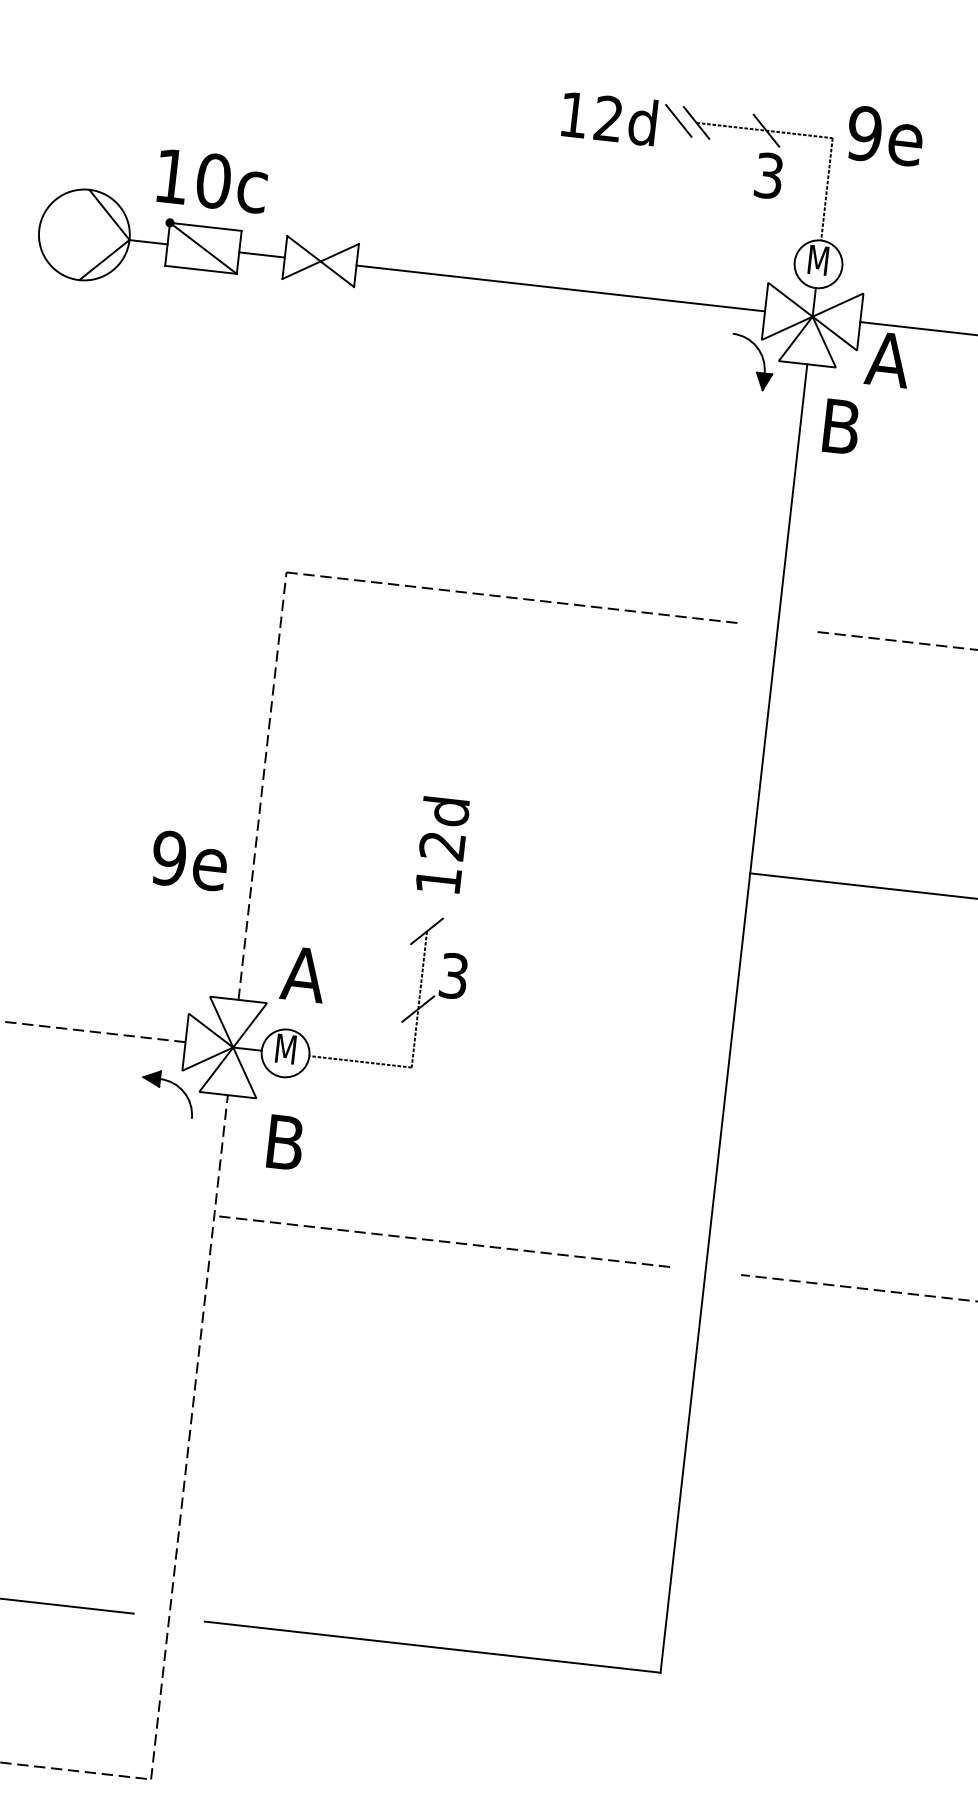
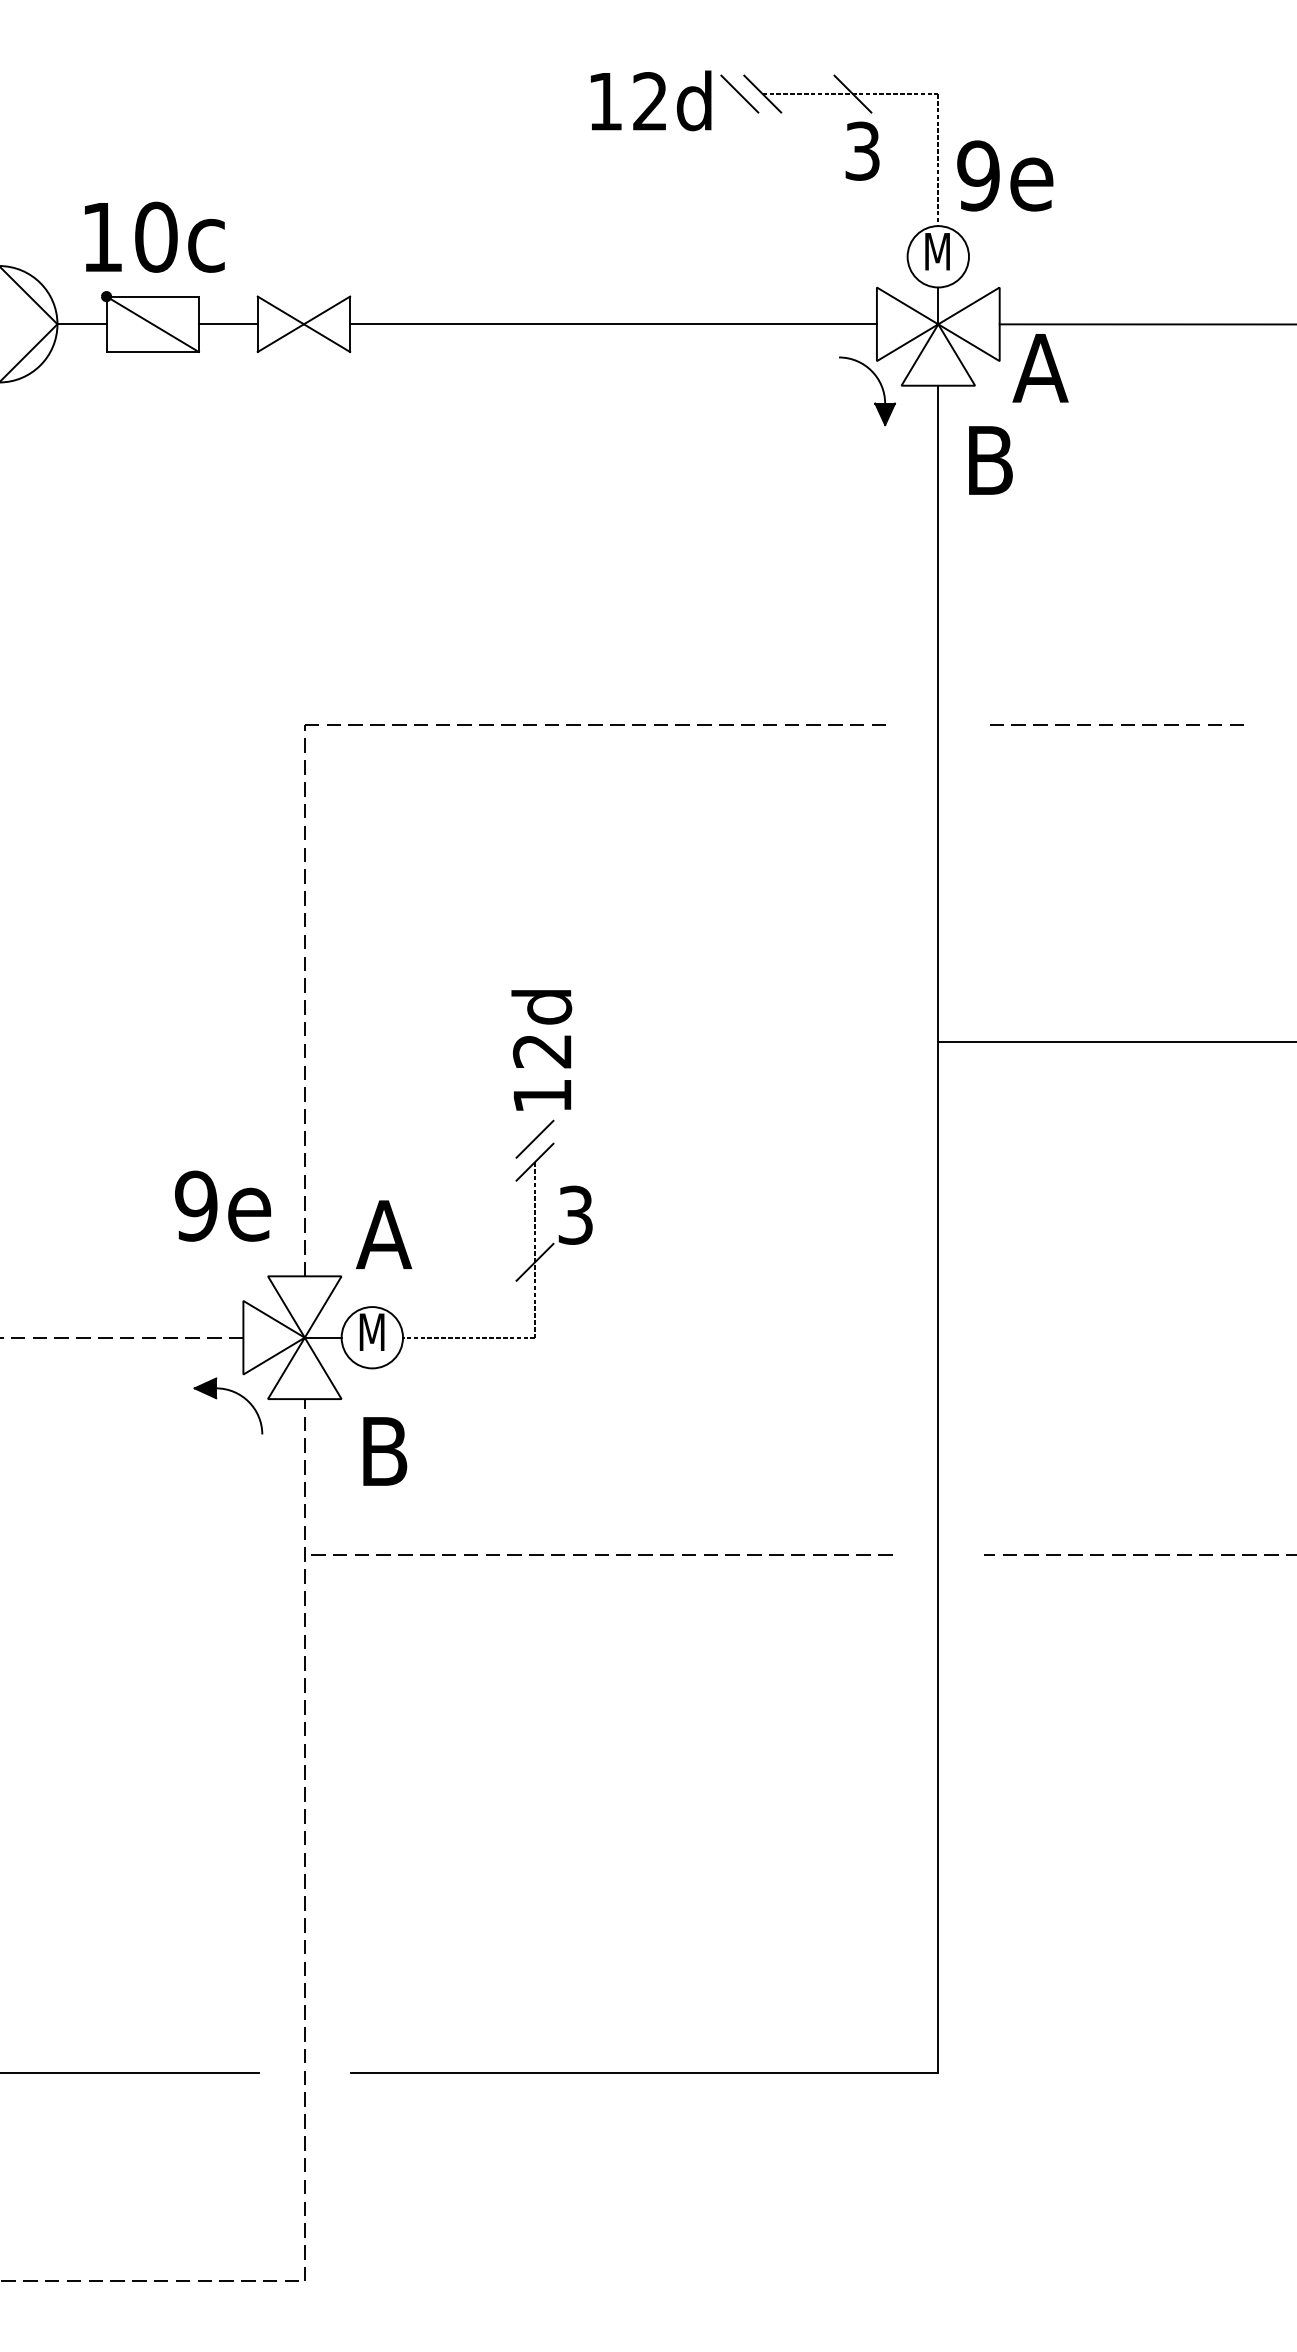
text: (885, 135) -> (1005, 175), moved
text: (190, 860) -> (223, 1205), moved
line: (428, 912) -> (534, 1138), added

